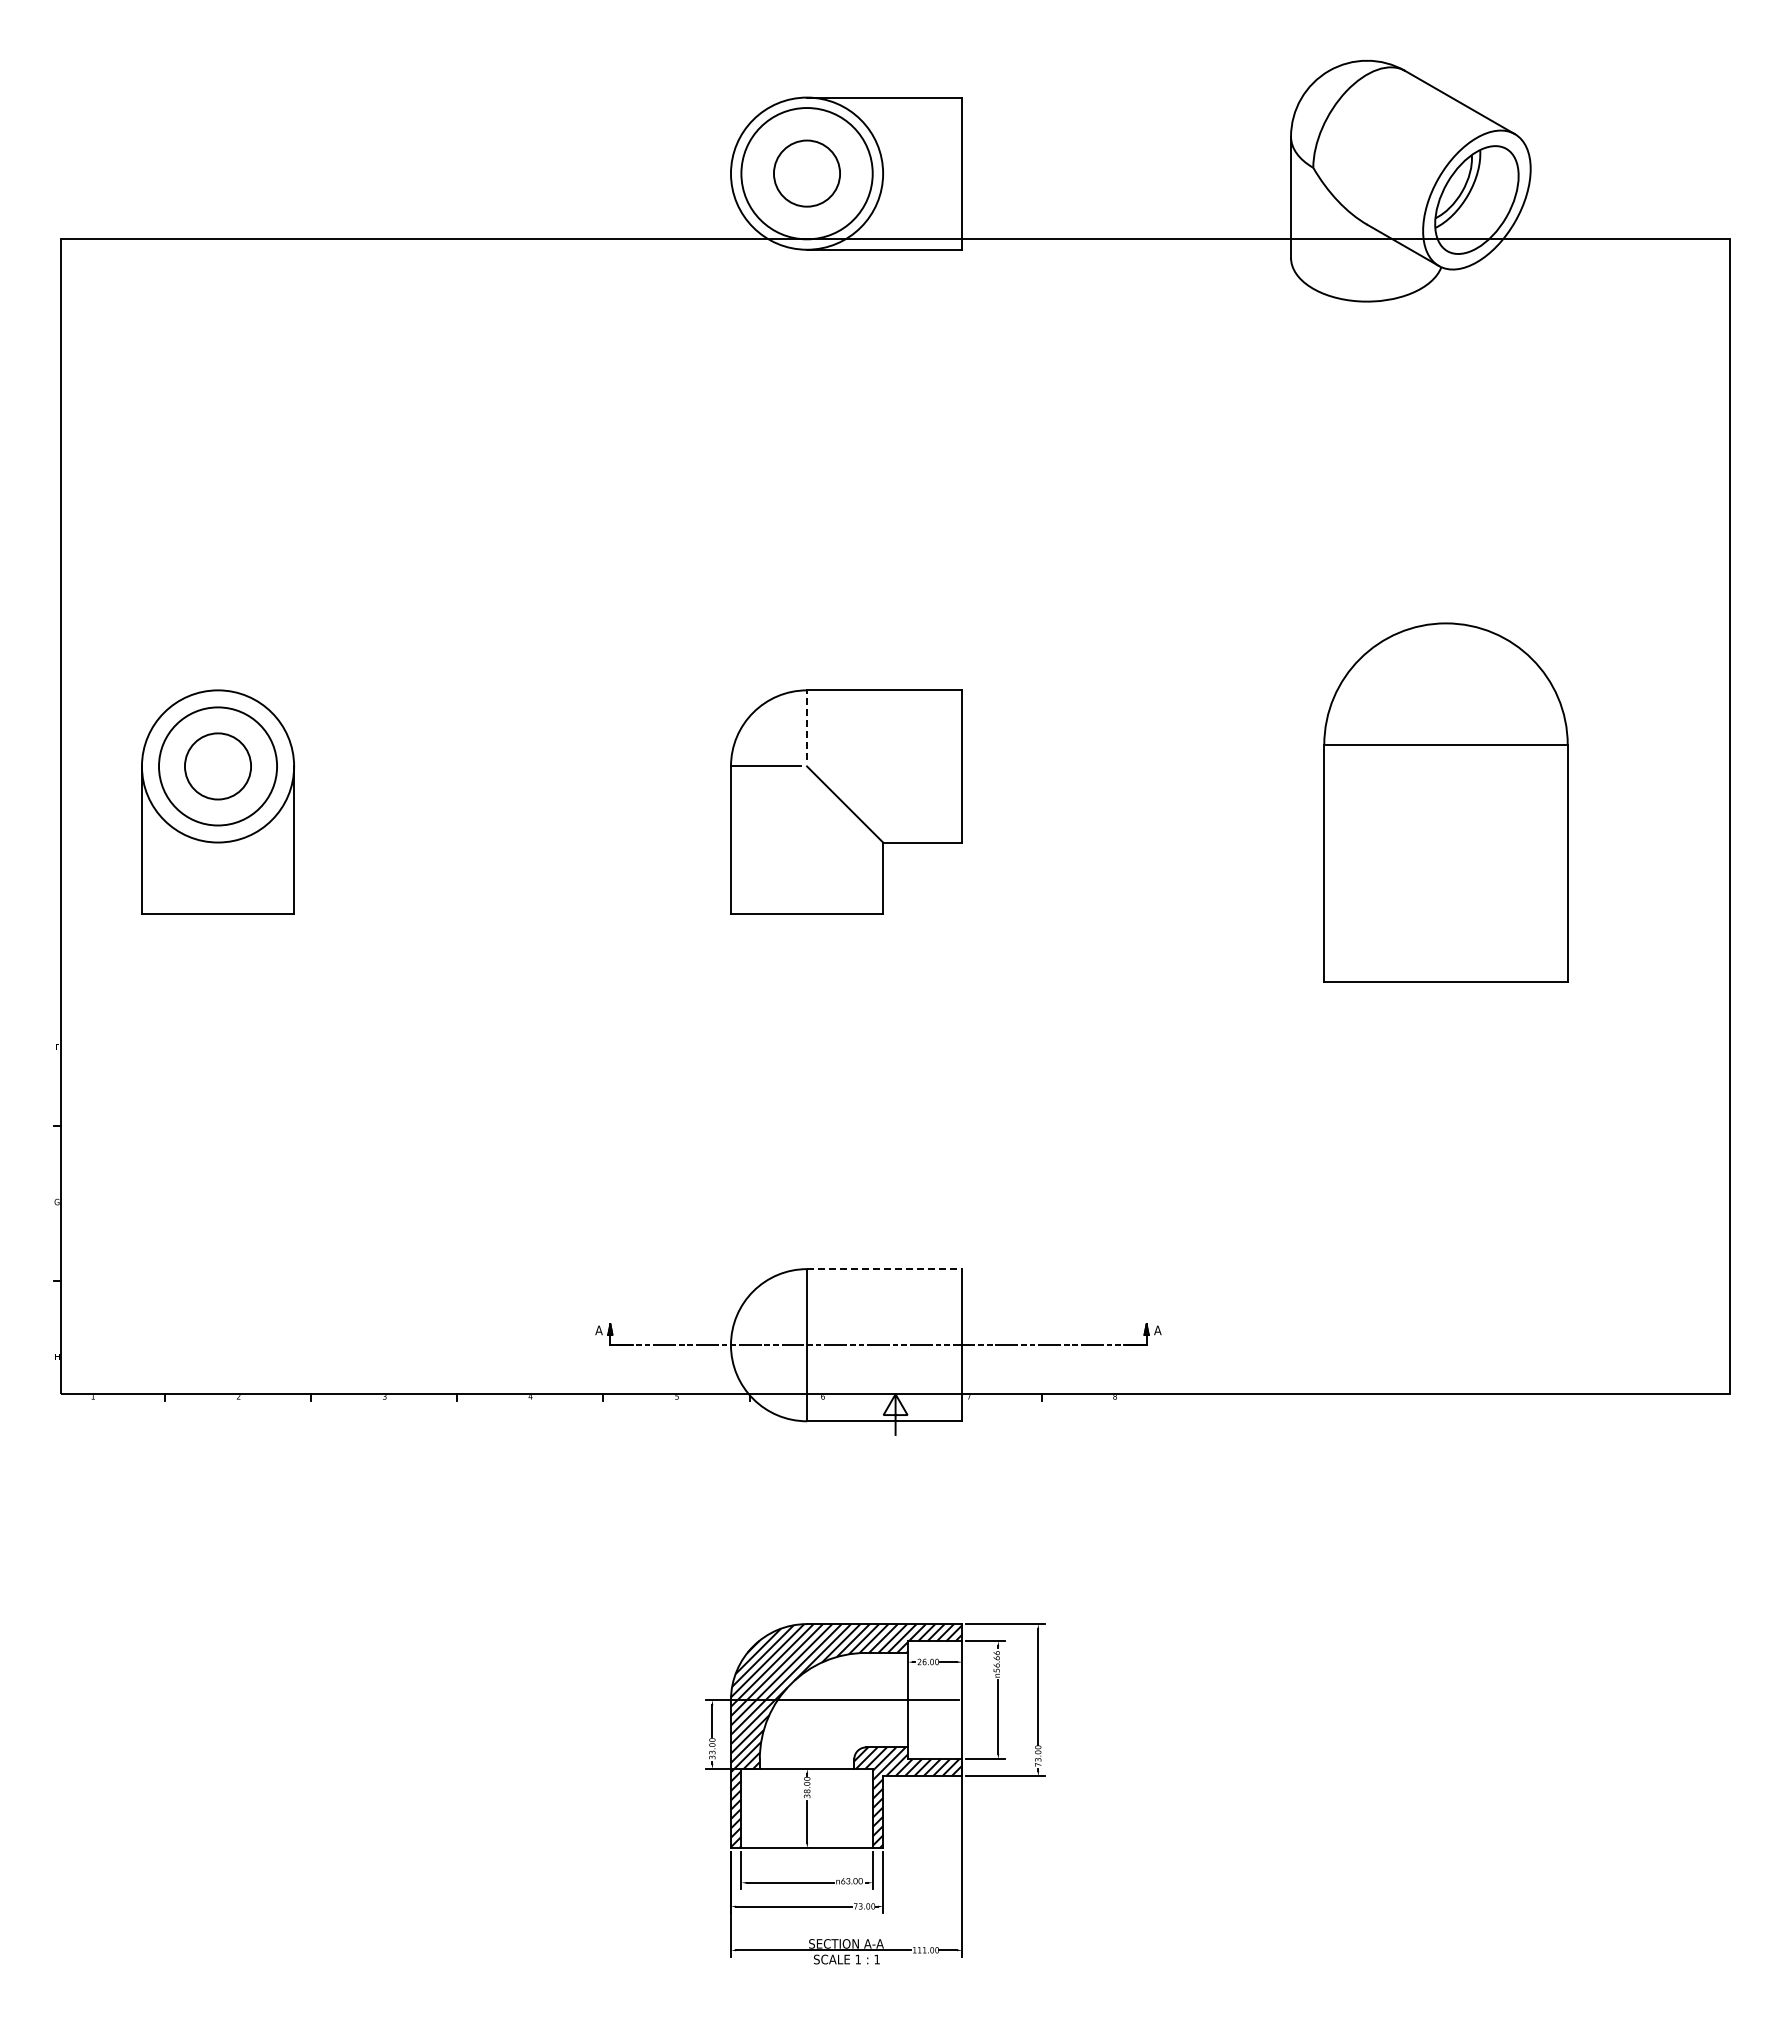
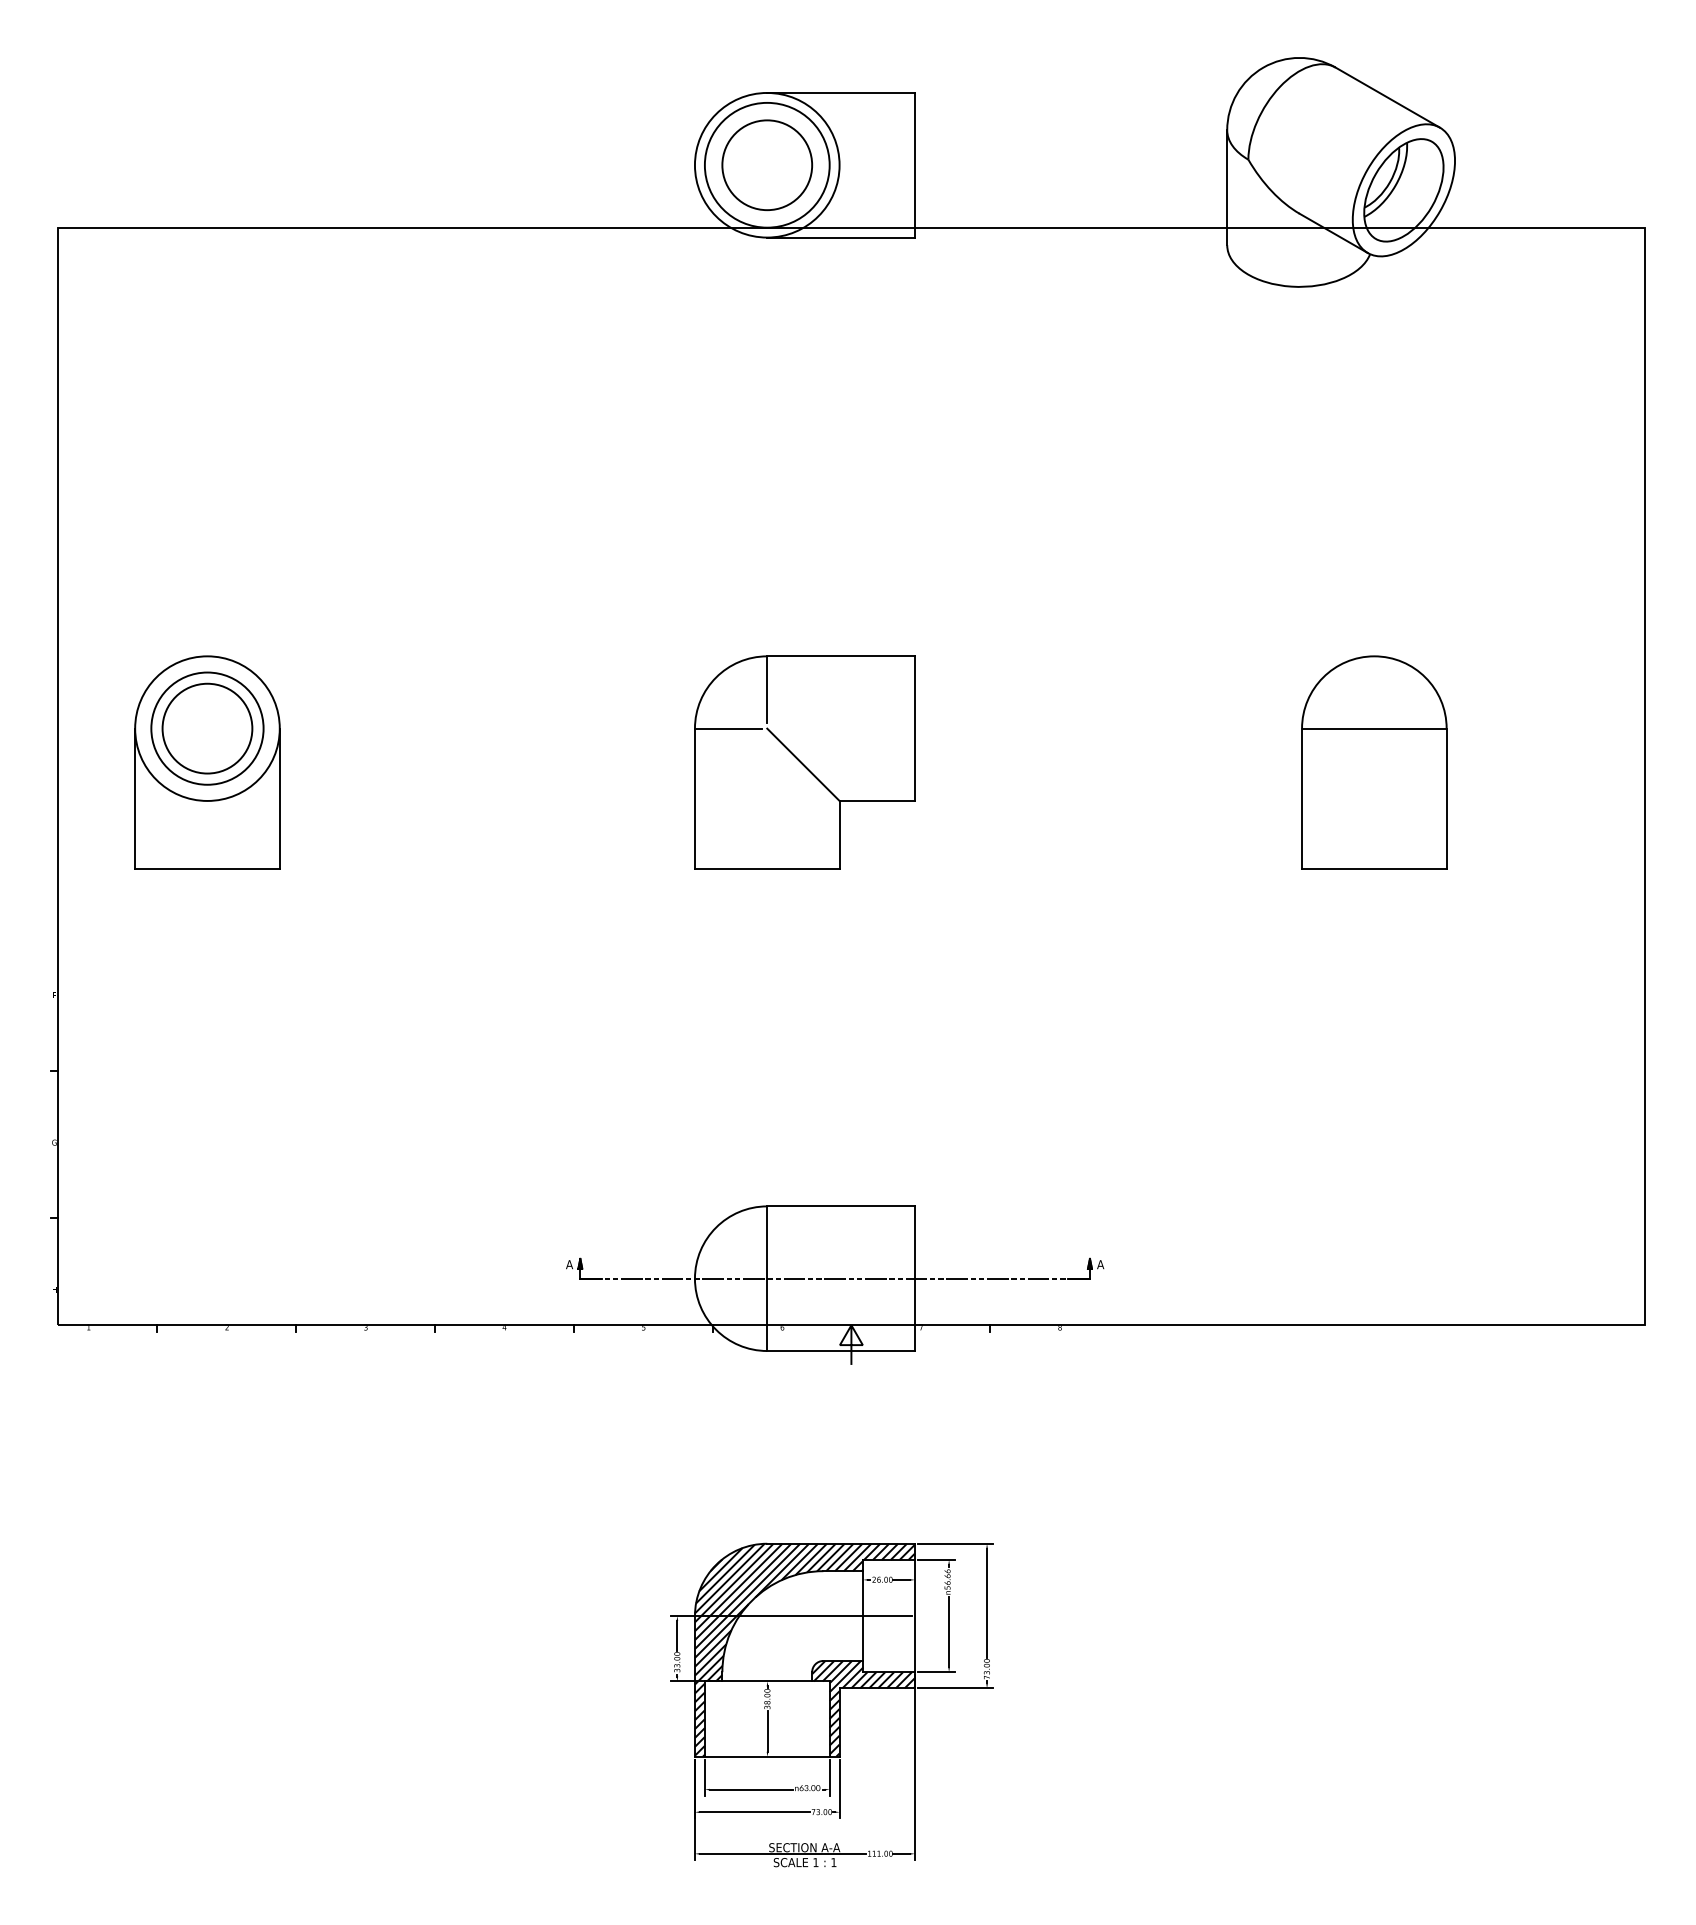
circle: (806, 173) -> (766, 165), size x1.43
line: (807, 725) -> (767, 689), dashed -> solid
circle: (217, 766) -> (206, 728), size x1.43
part: (1445, 801) -> (1374, 761), size x0.62
line: (884, 1269) -> (840, 1206), dashed -> solid

